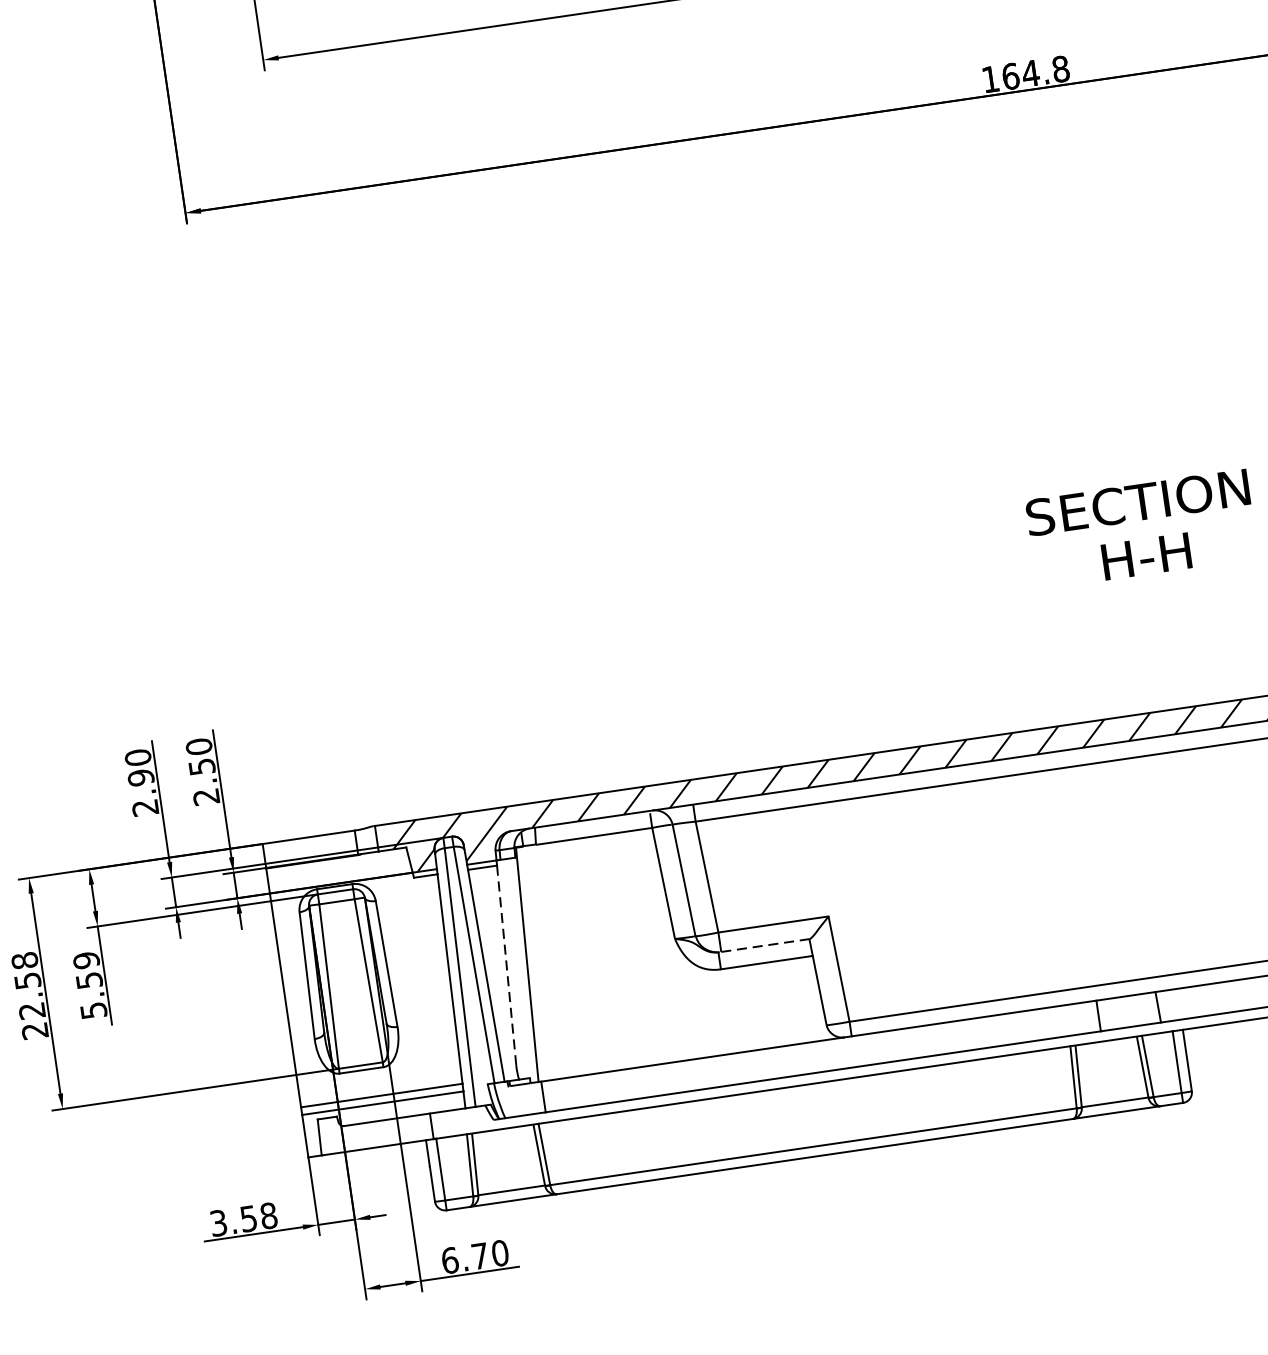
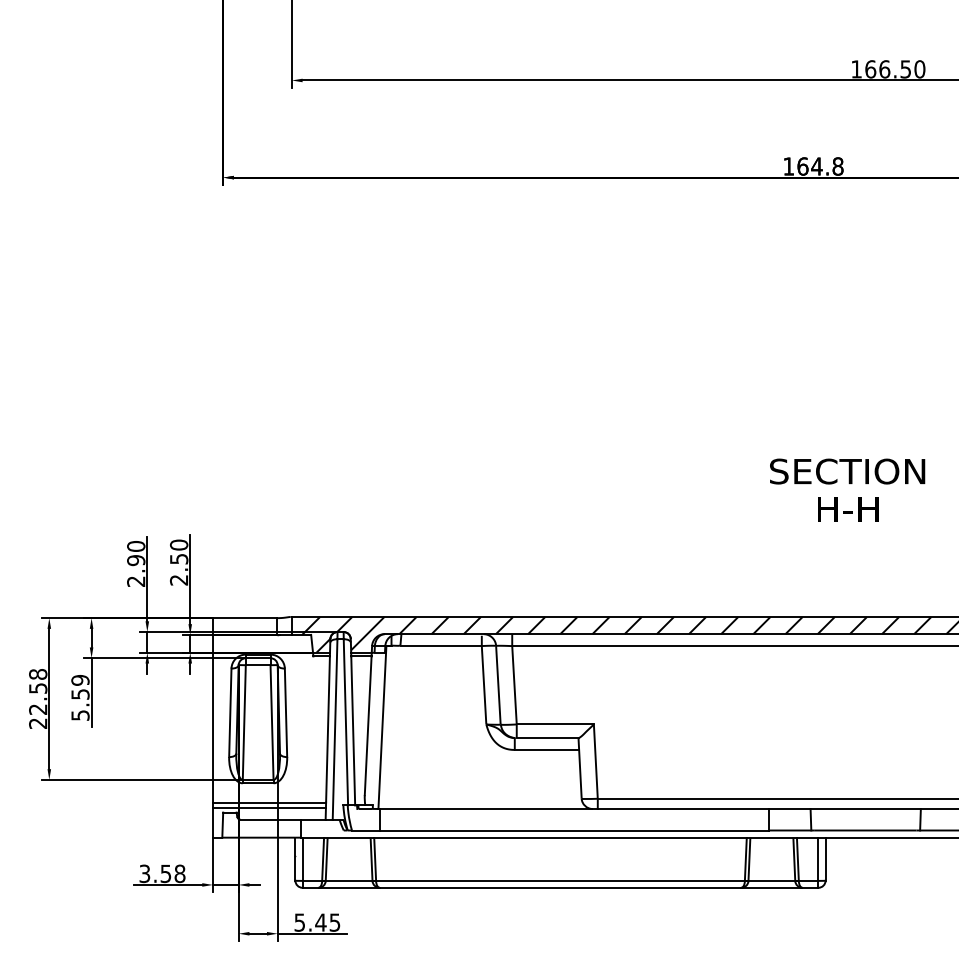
line: (765, 946) -> (547, 738), dashed -> solid
line: (507, 966) -> (368, 726), dashed -> solid
text: (475, 1256) -> (317, 922), 6.70 -> 5.45

